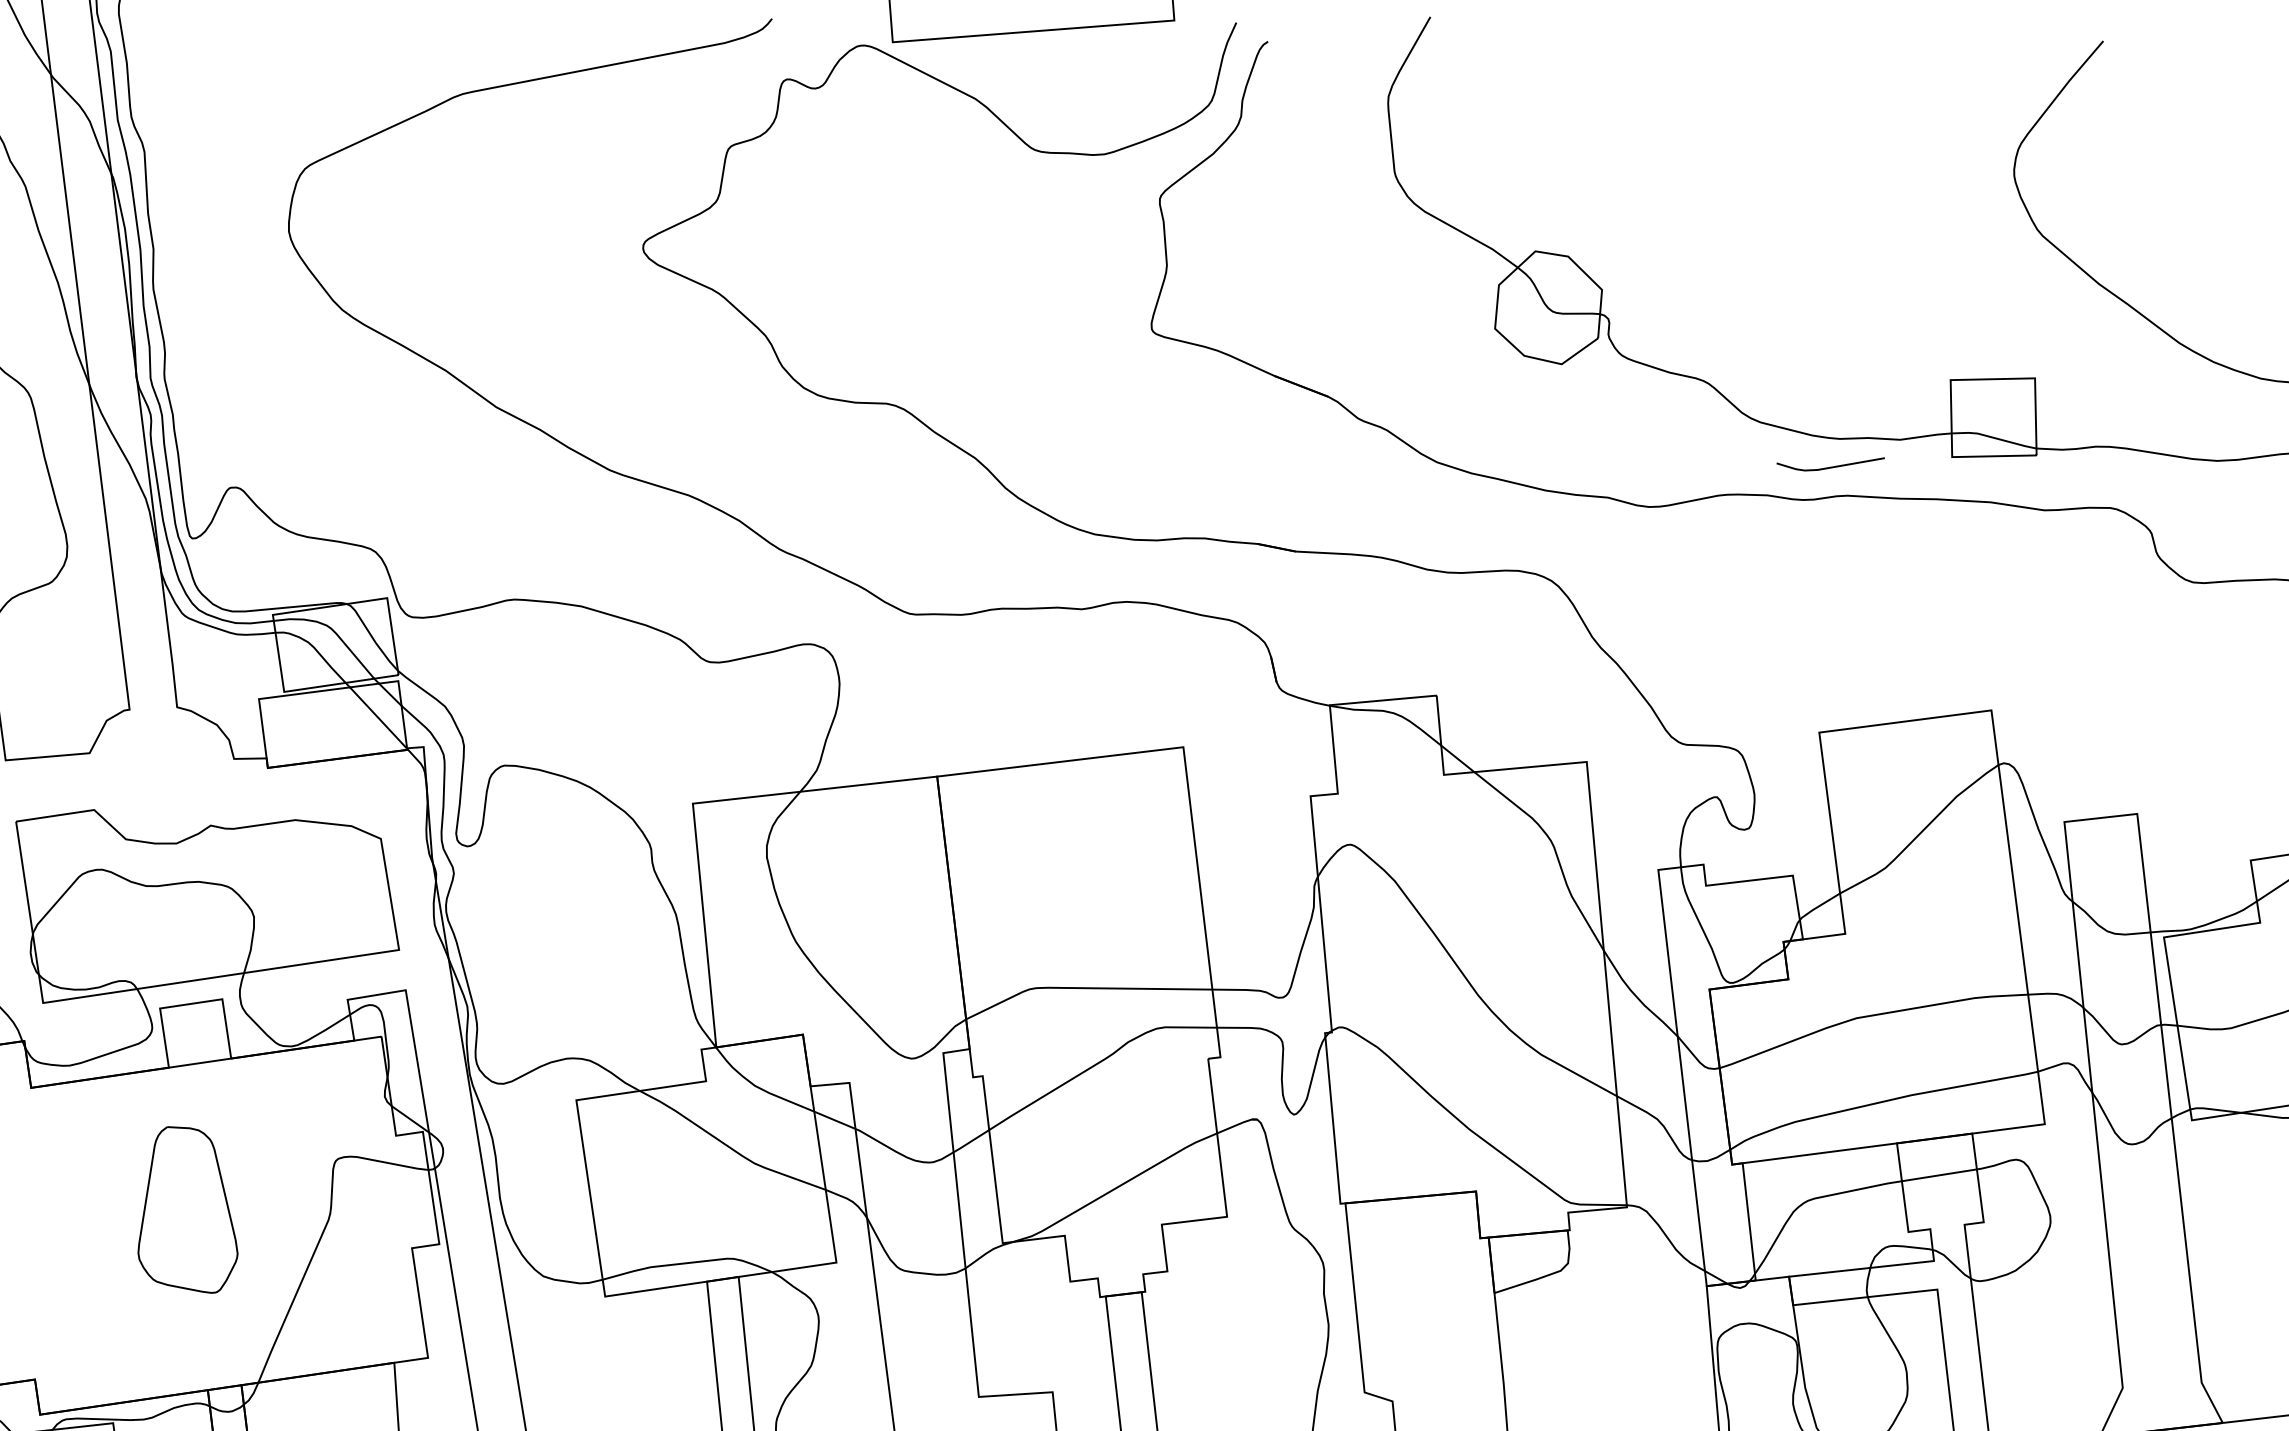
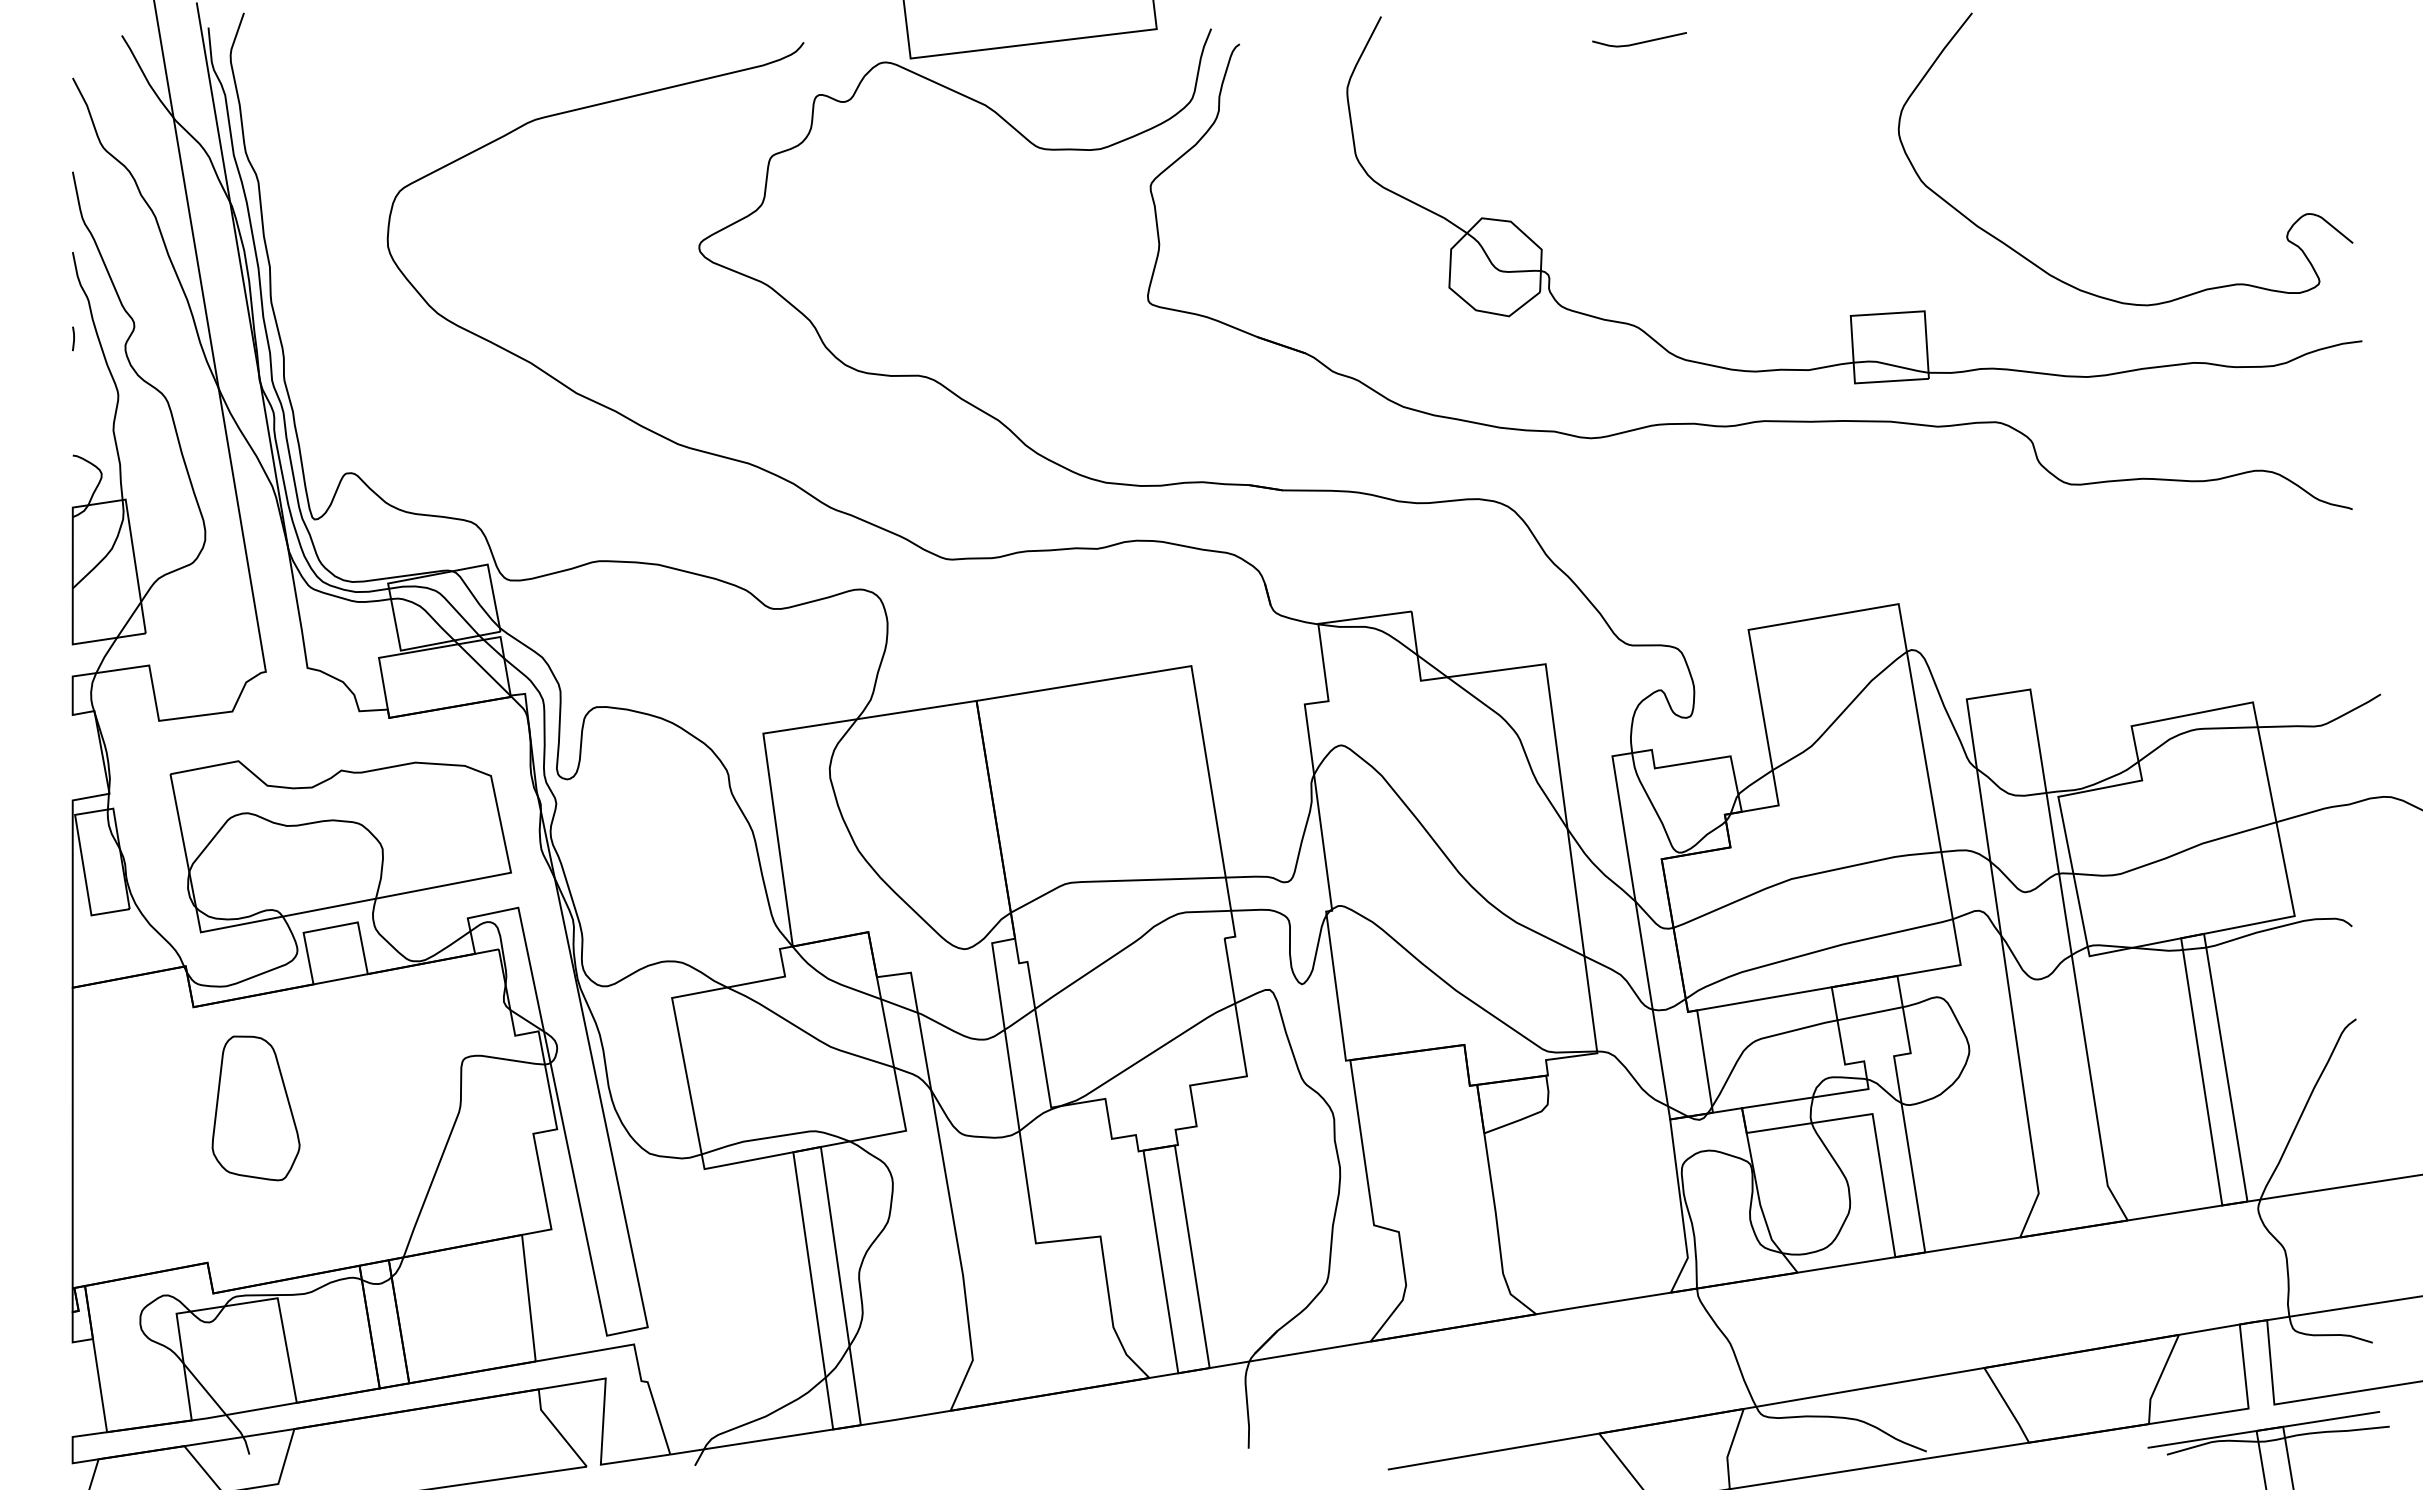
line: (1832, 465) -> (1641, 41), moved
part: (189, 1210) -> (255, 1108), moved

